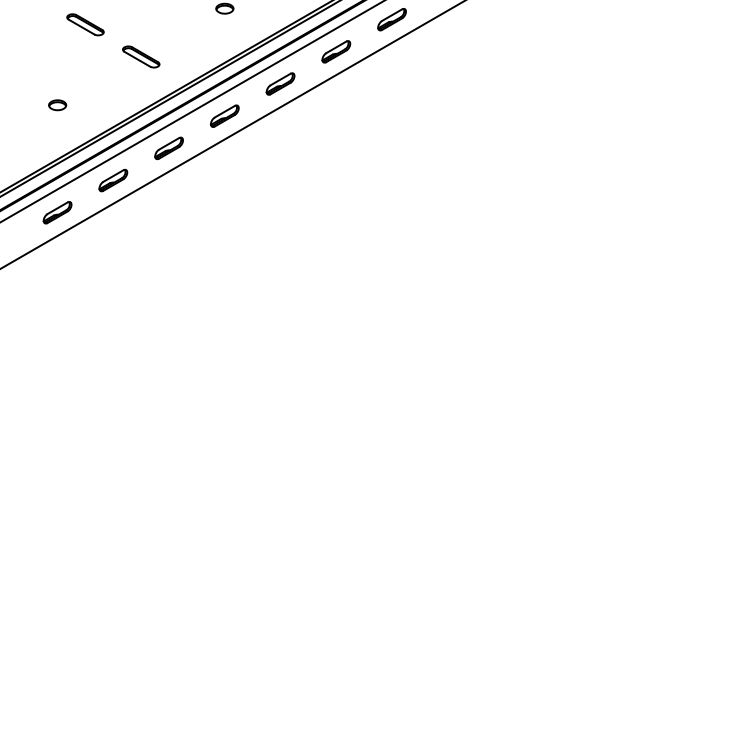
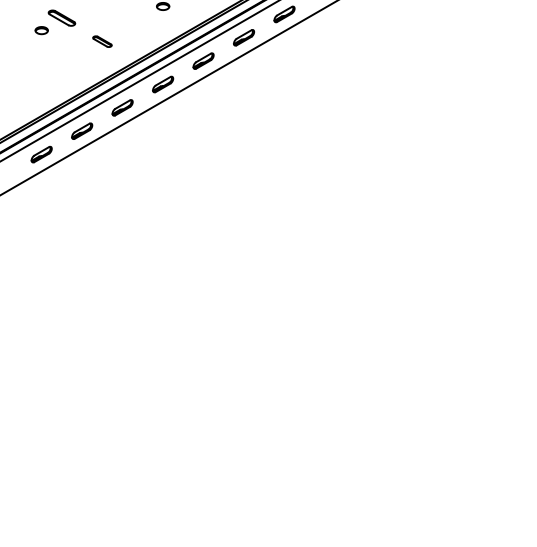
part: (141, 56) -> (102, 41), size x0.7
part: (57, 105) -> (41, 30), moved

